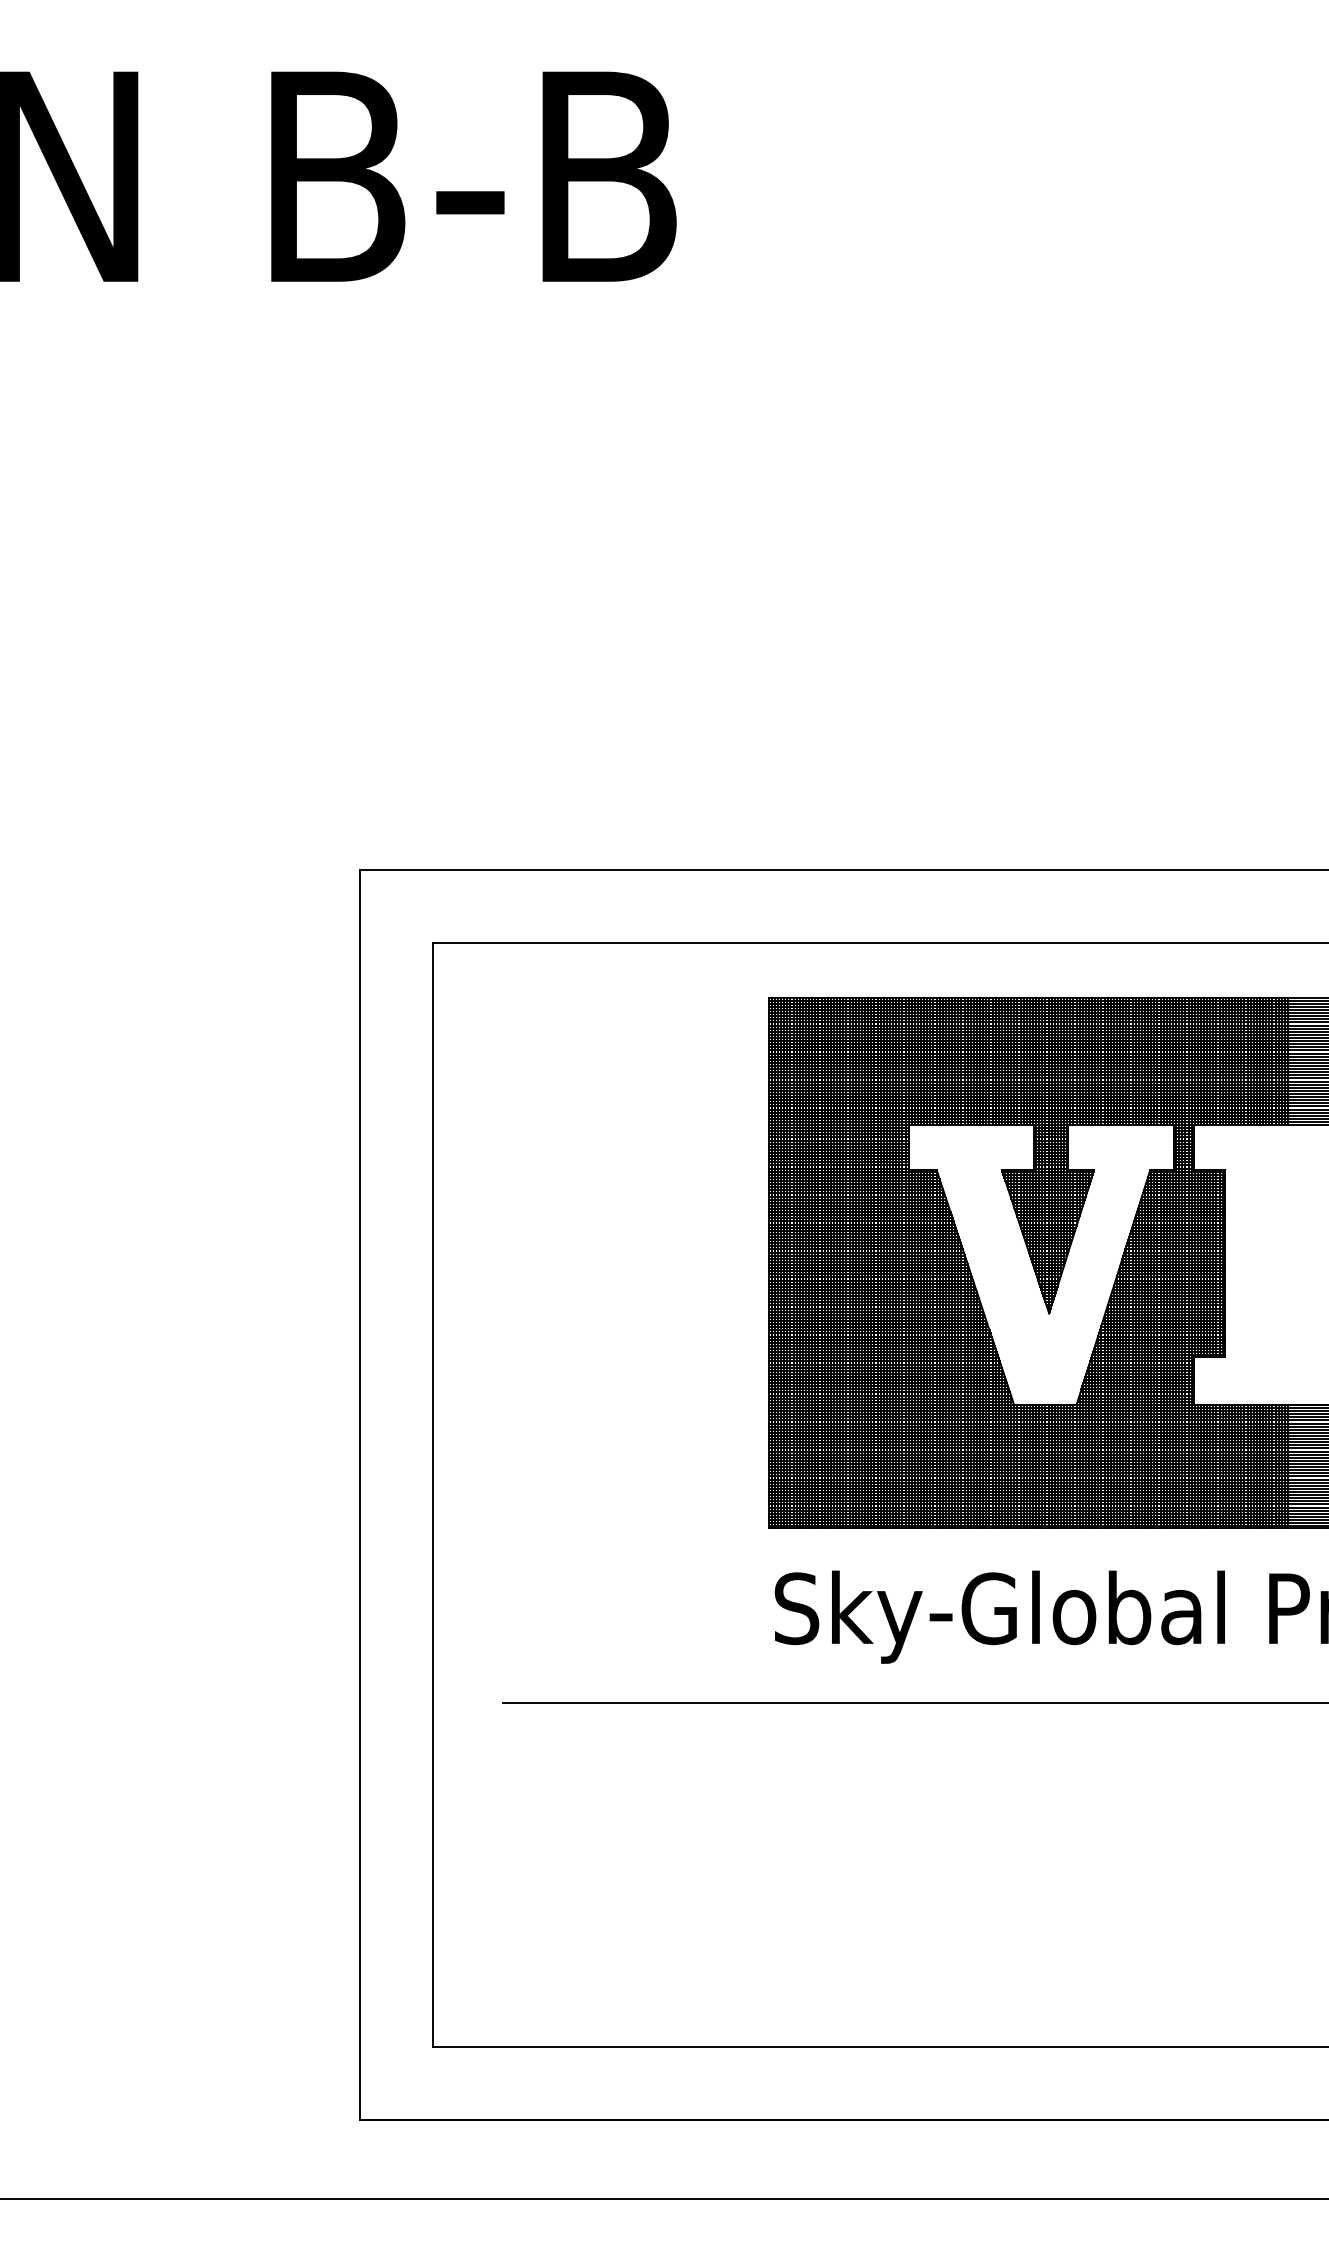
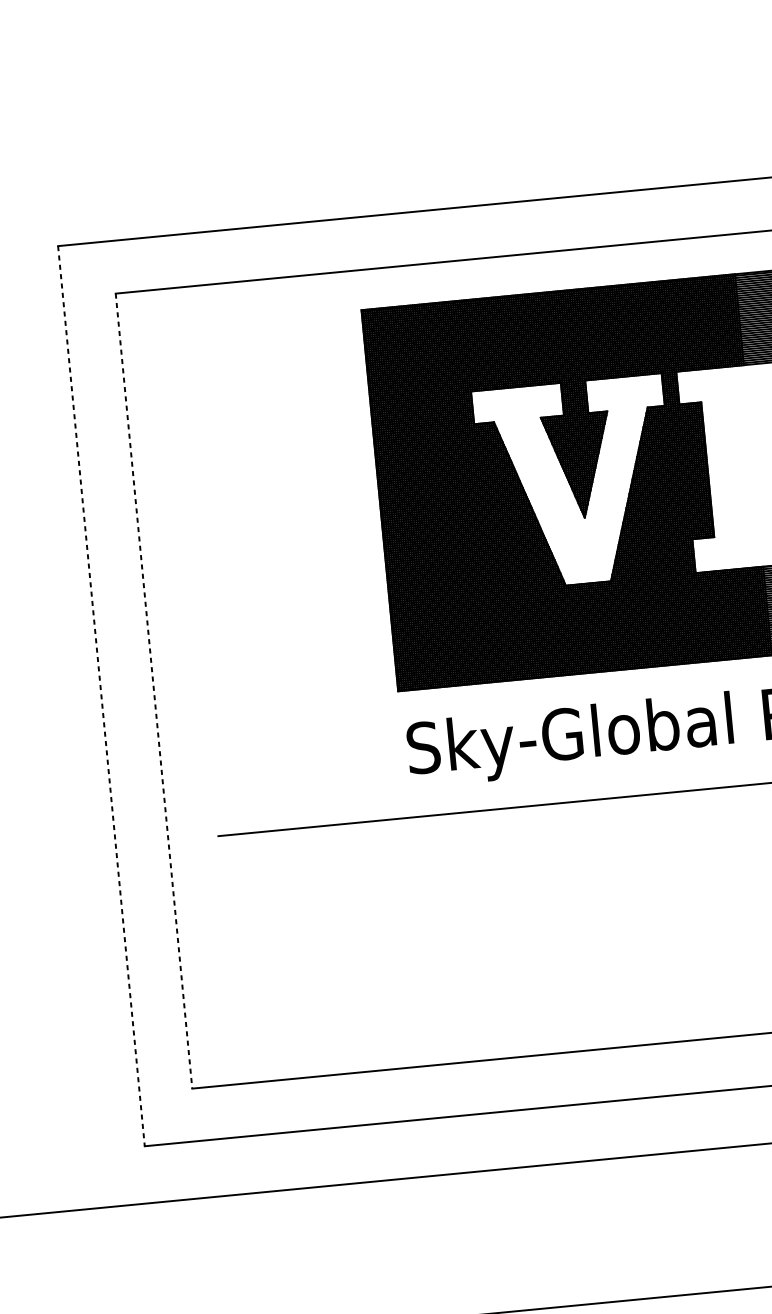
line: (360, 1495) -> (101, 696), solid -> dashed
line: (433, 1495) -> (154, 691), solid -> dashed

